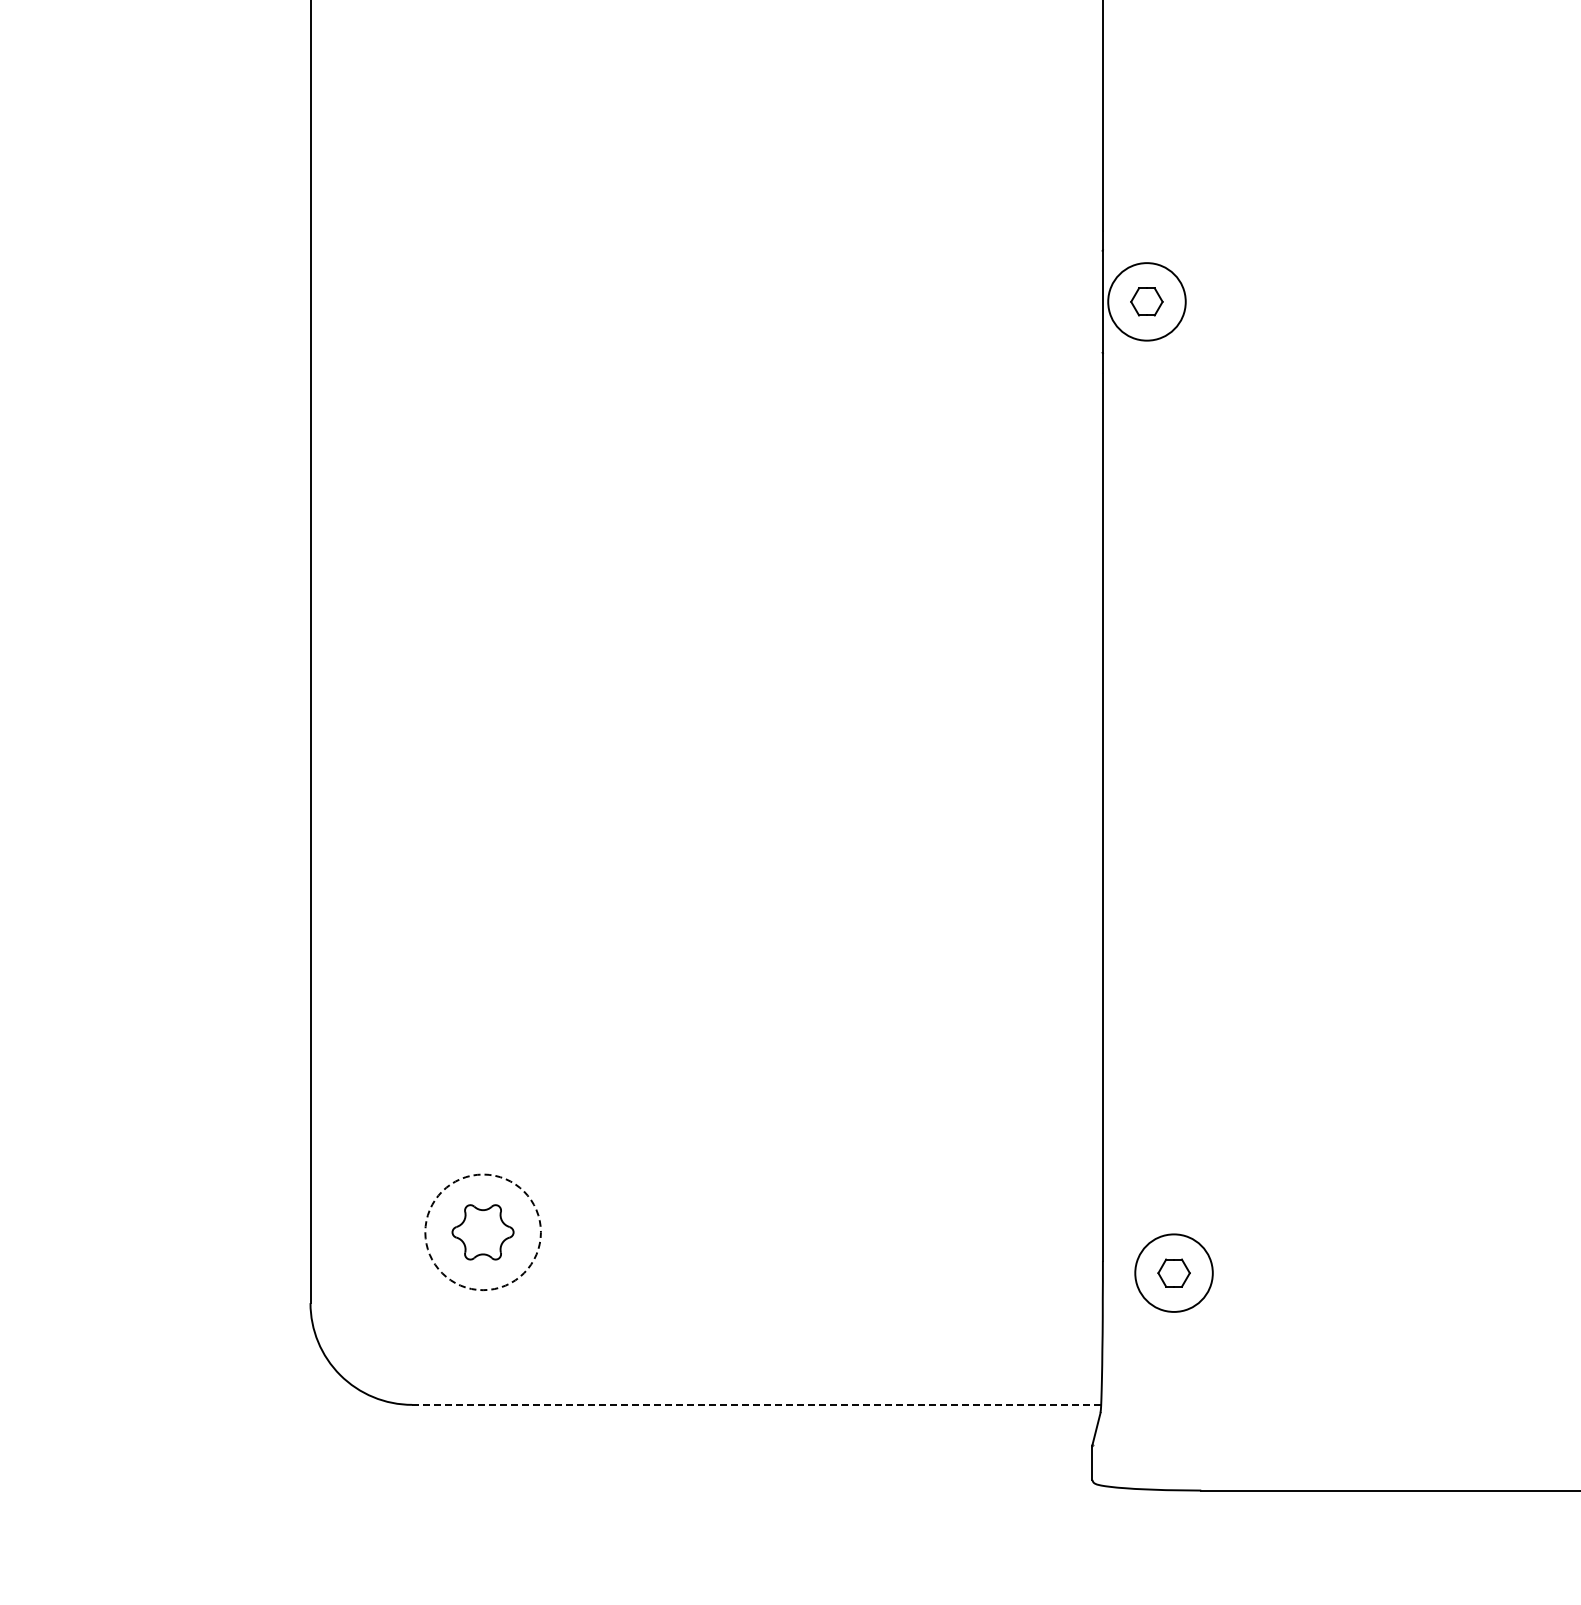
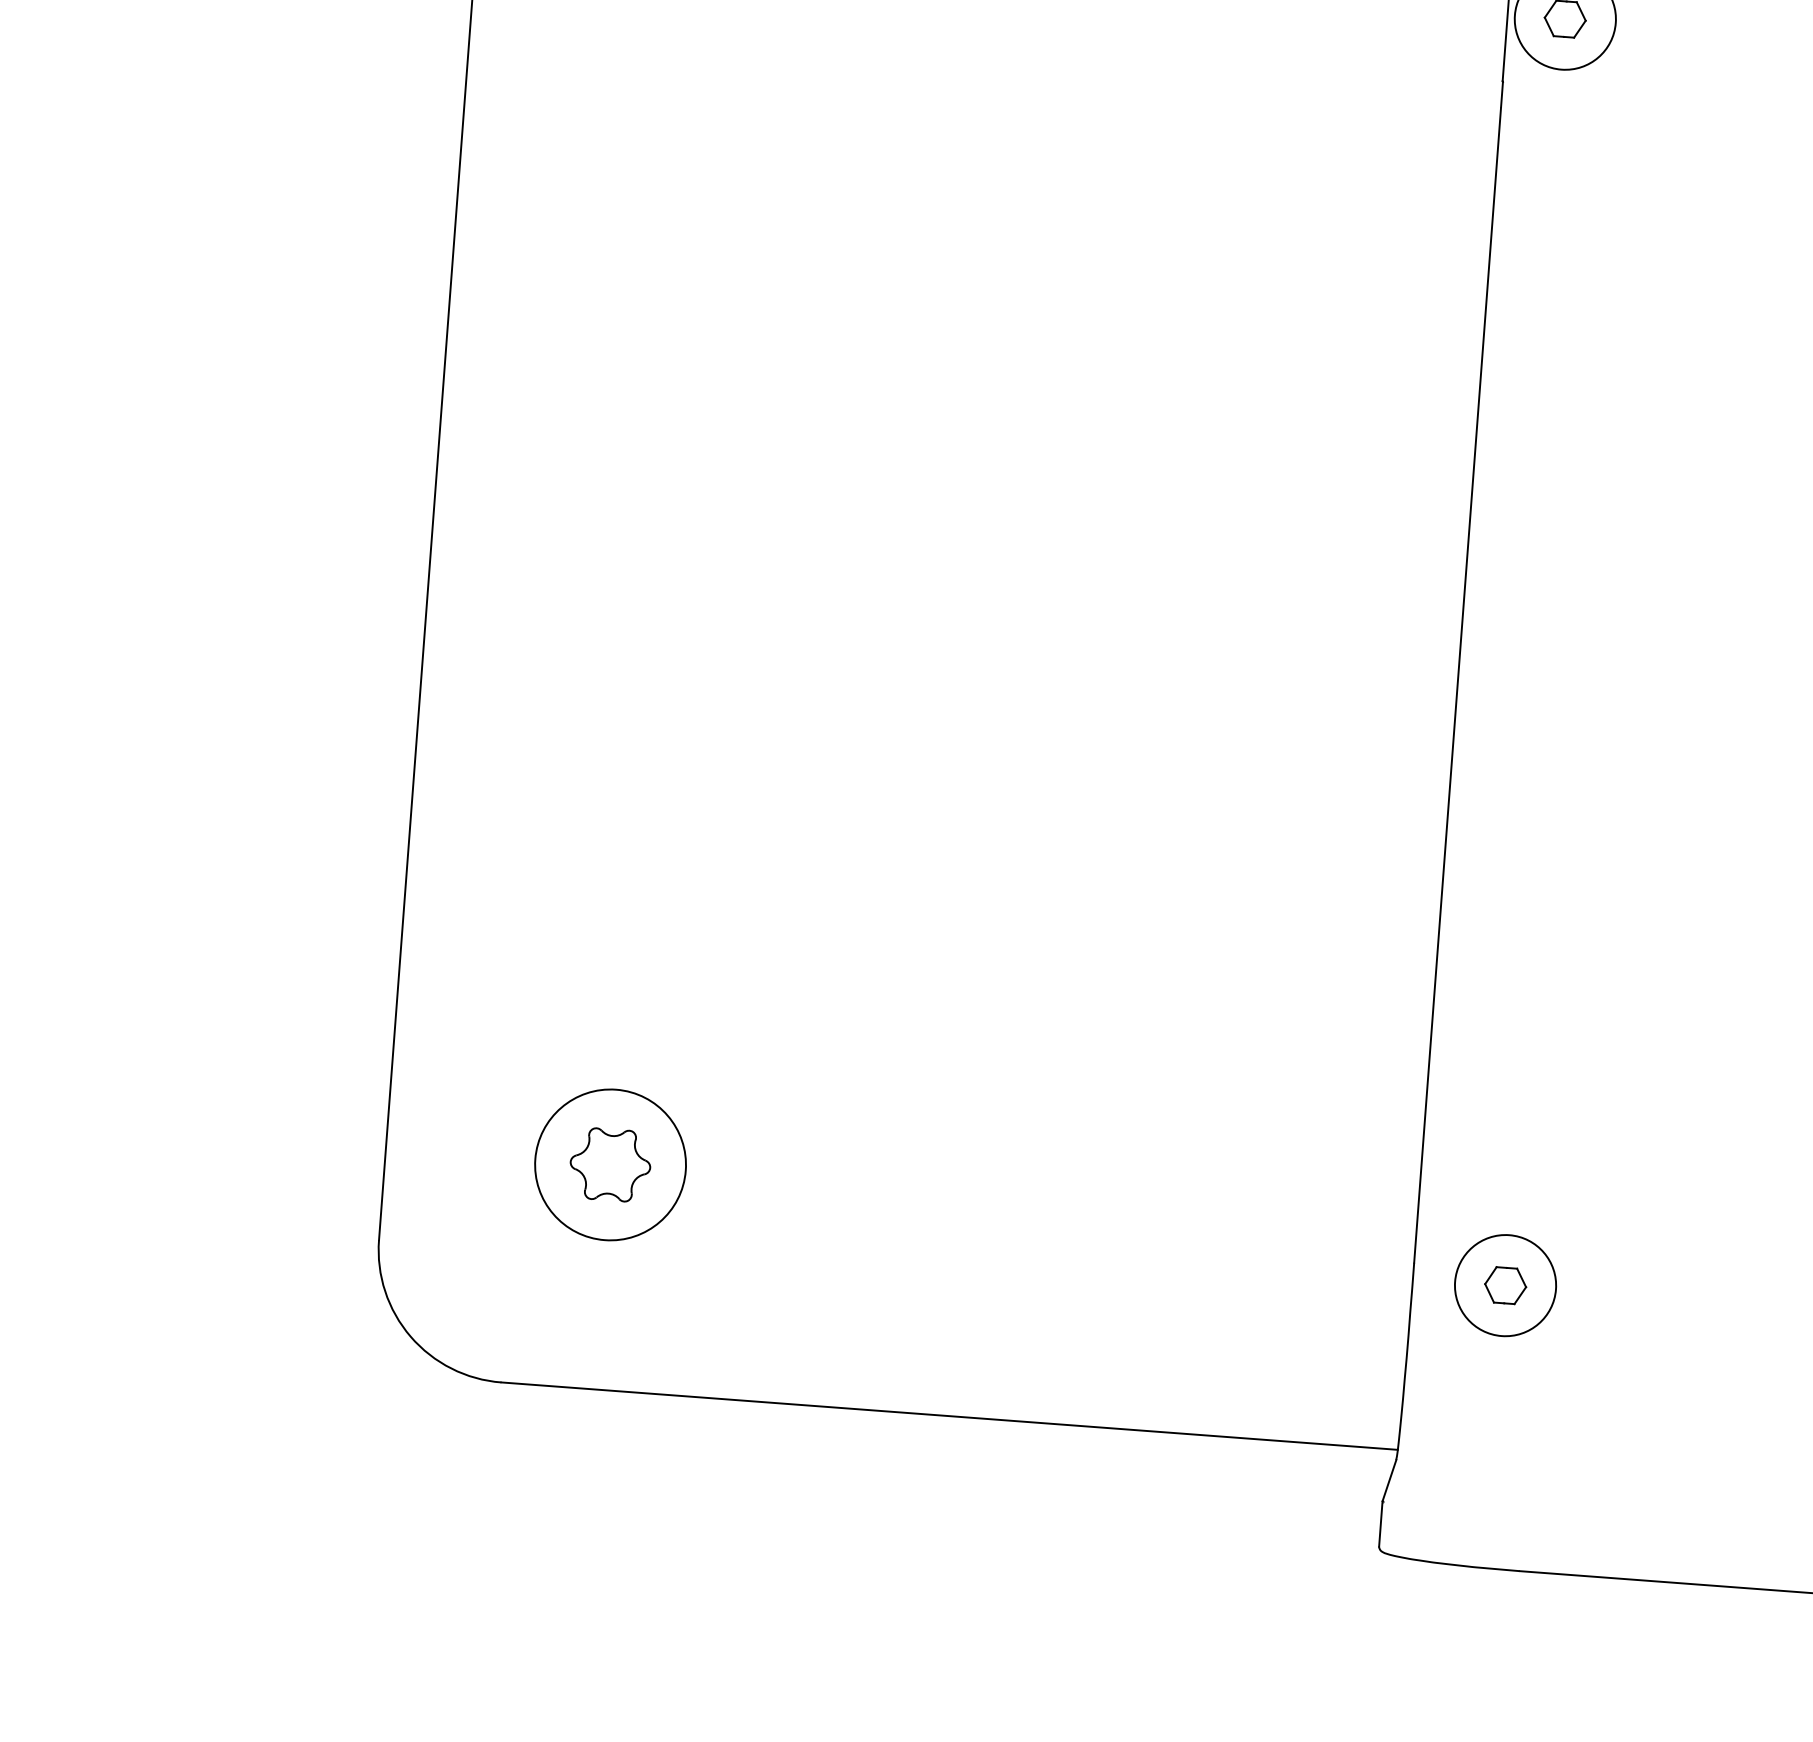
circle: (482, 1232) -> (609, 1165), dashed -> solid
line: (757, 1404) -> (950, 1415), dashed -> solid

